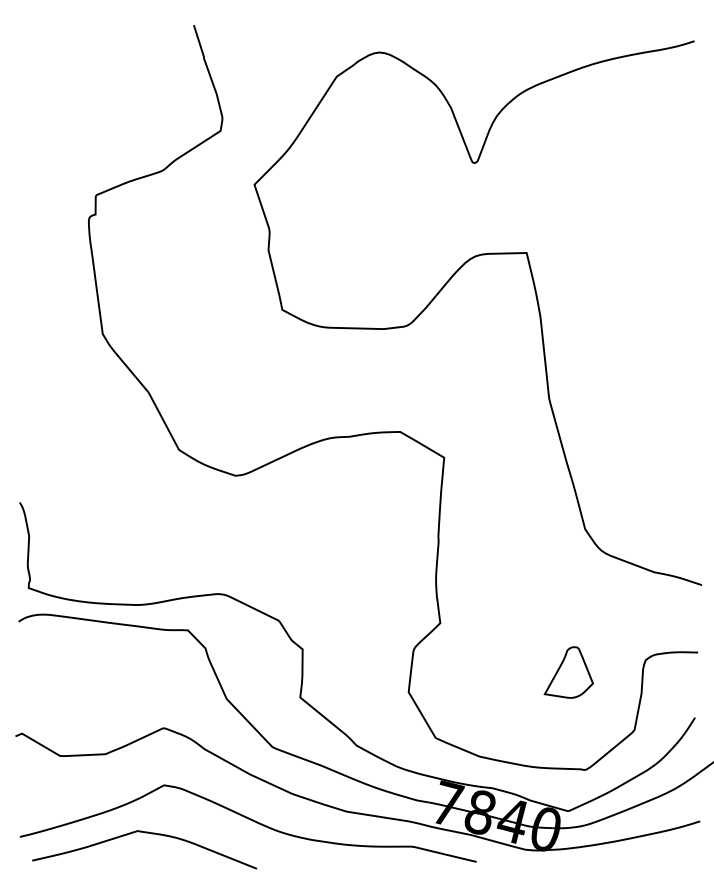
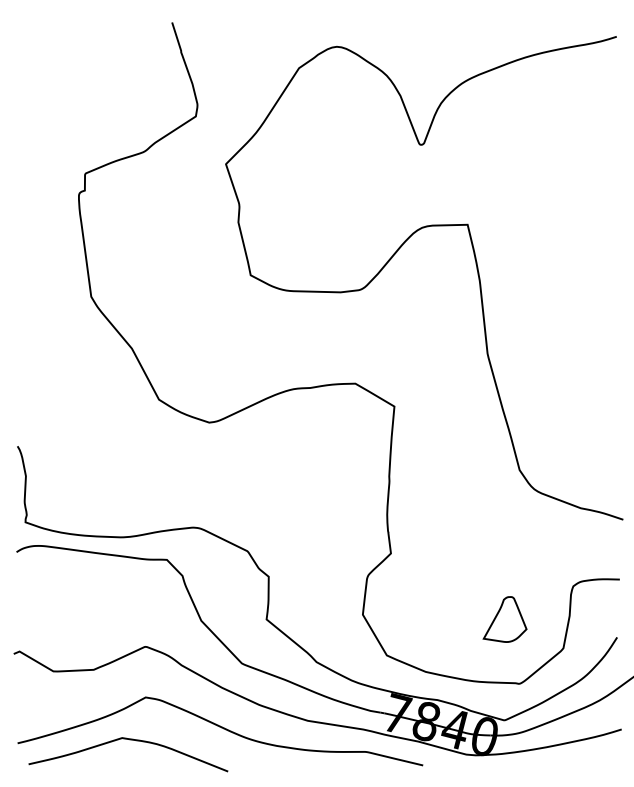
part: (568, 672) -> (504, 619), moved

